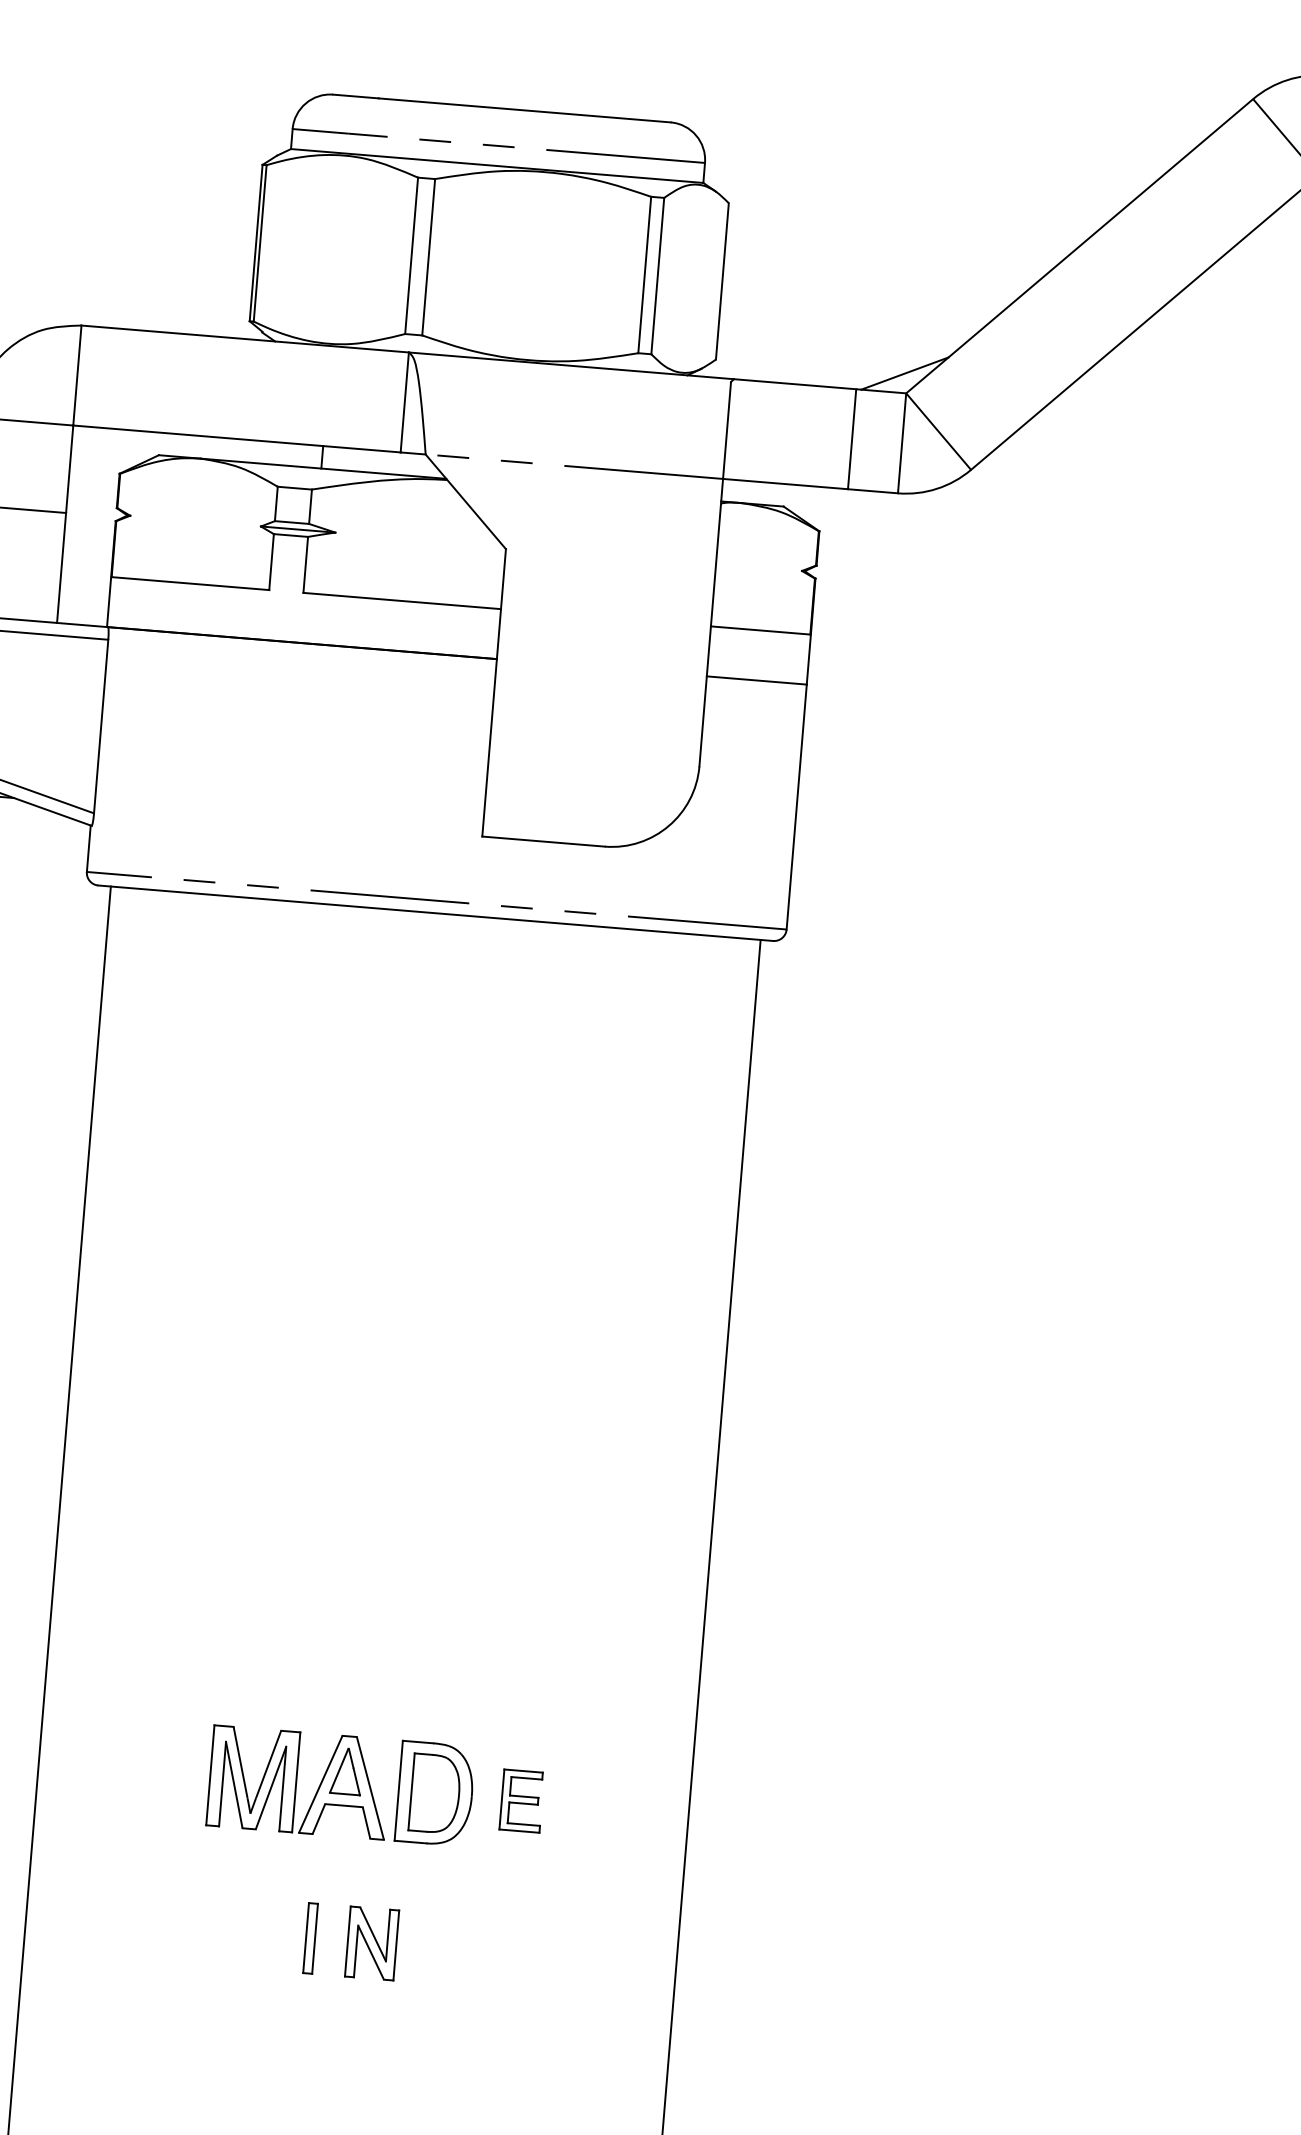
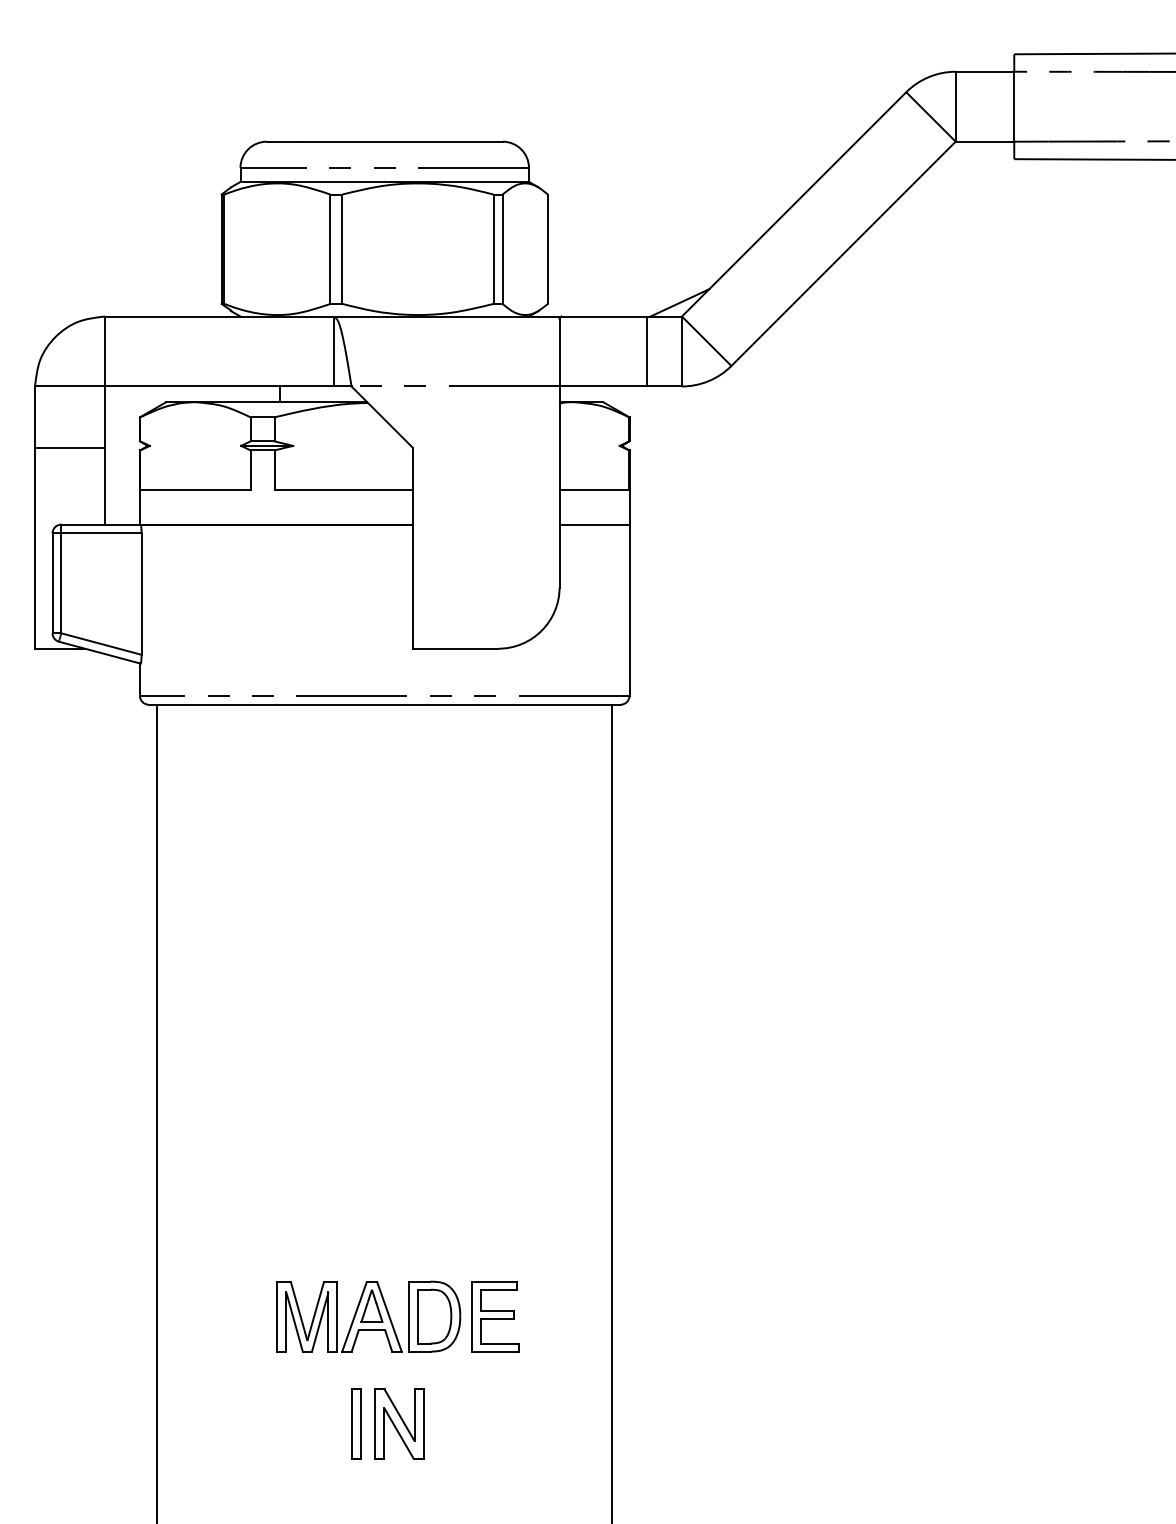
part: (522, 1800) -> (495, 1316), size x1.67
part: (310, 1937) -> (356, 1423), size x1.43
part: (372, 1942) -> (399, 1423), size x1.43

